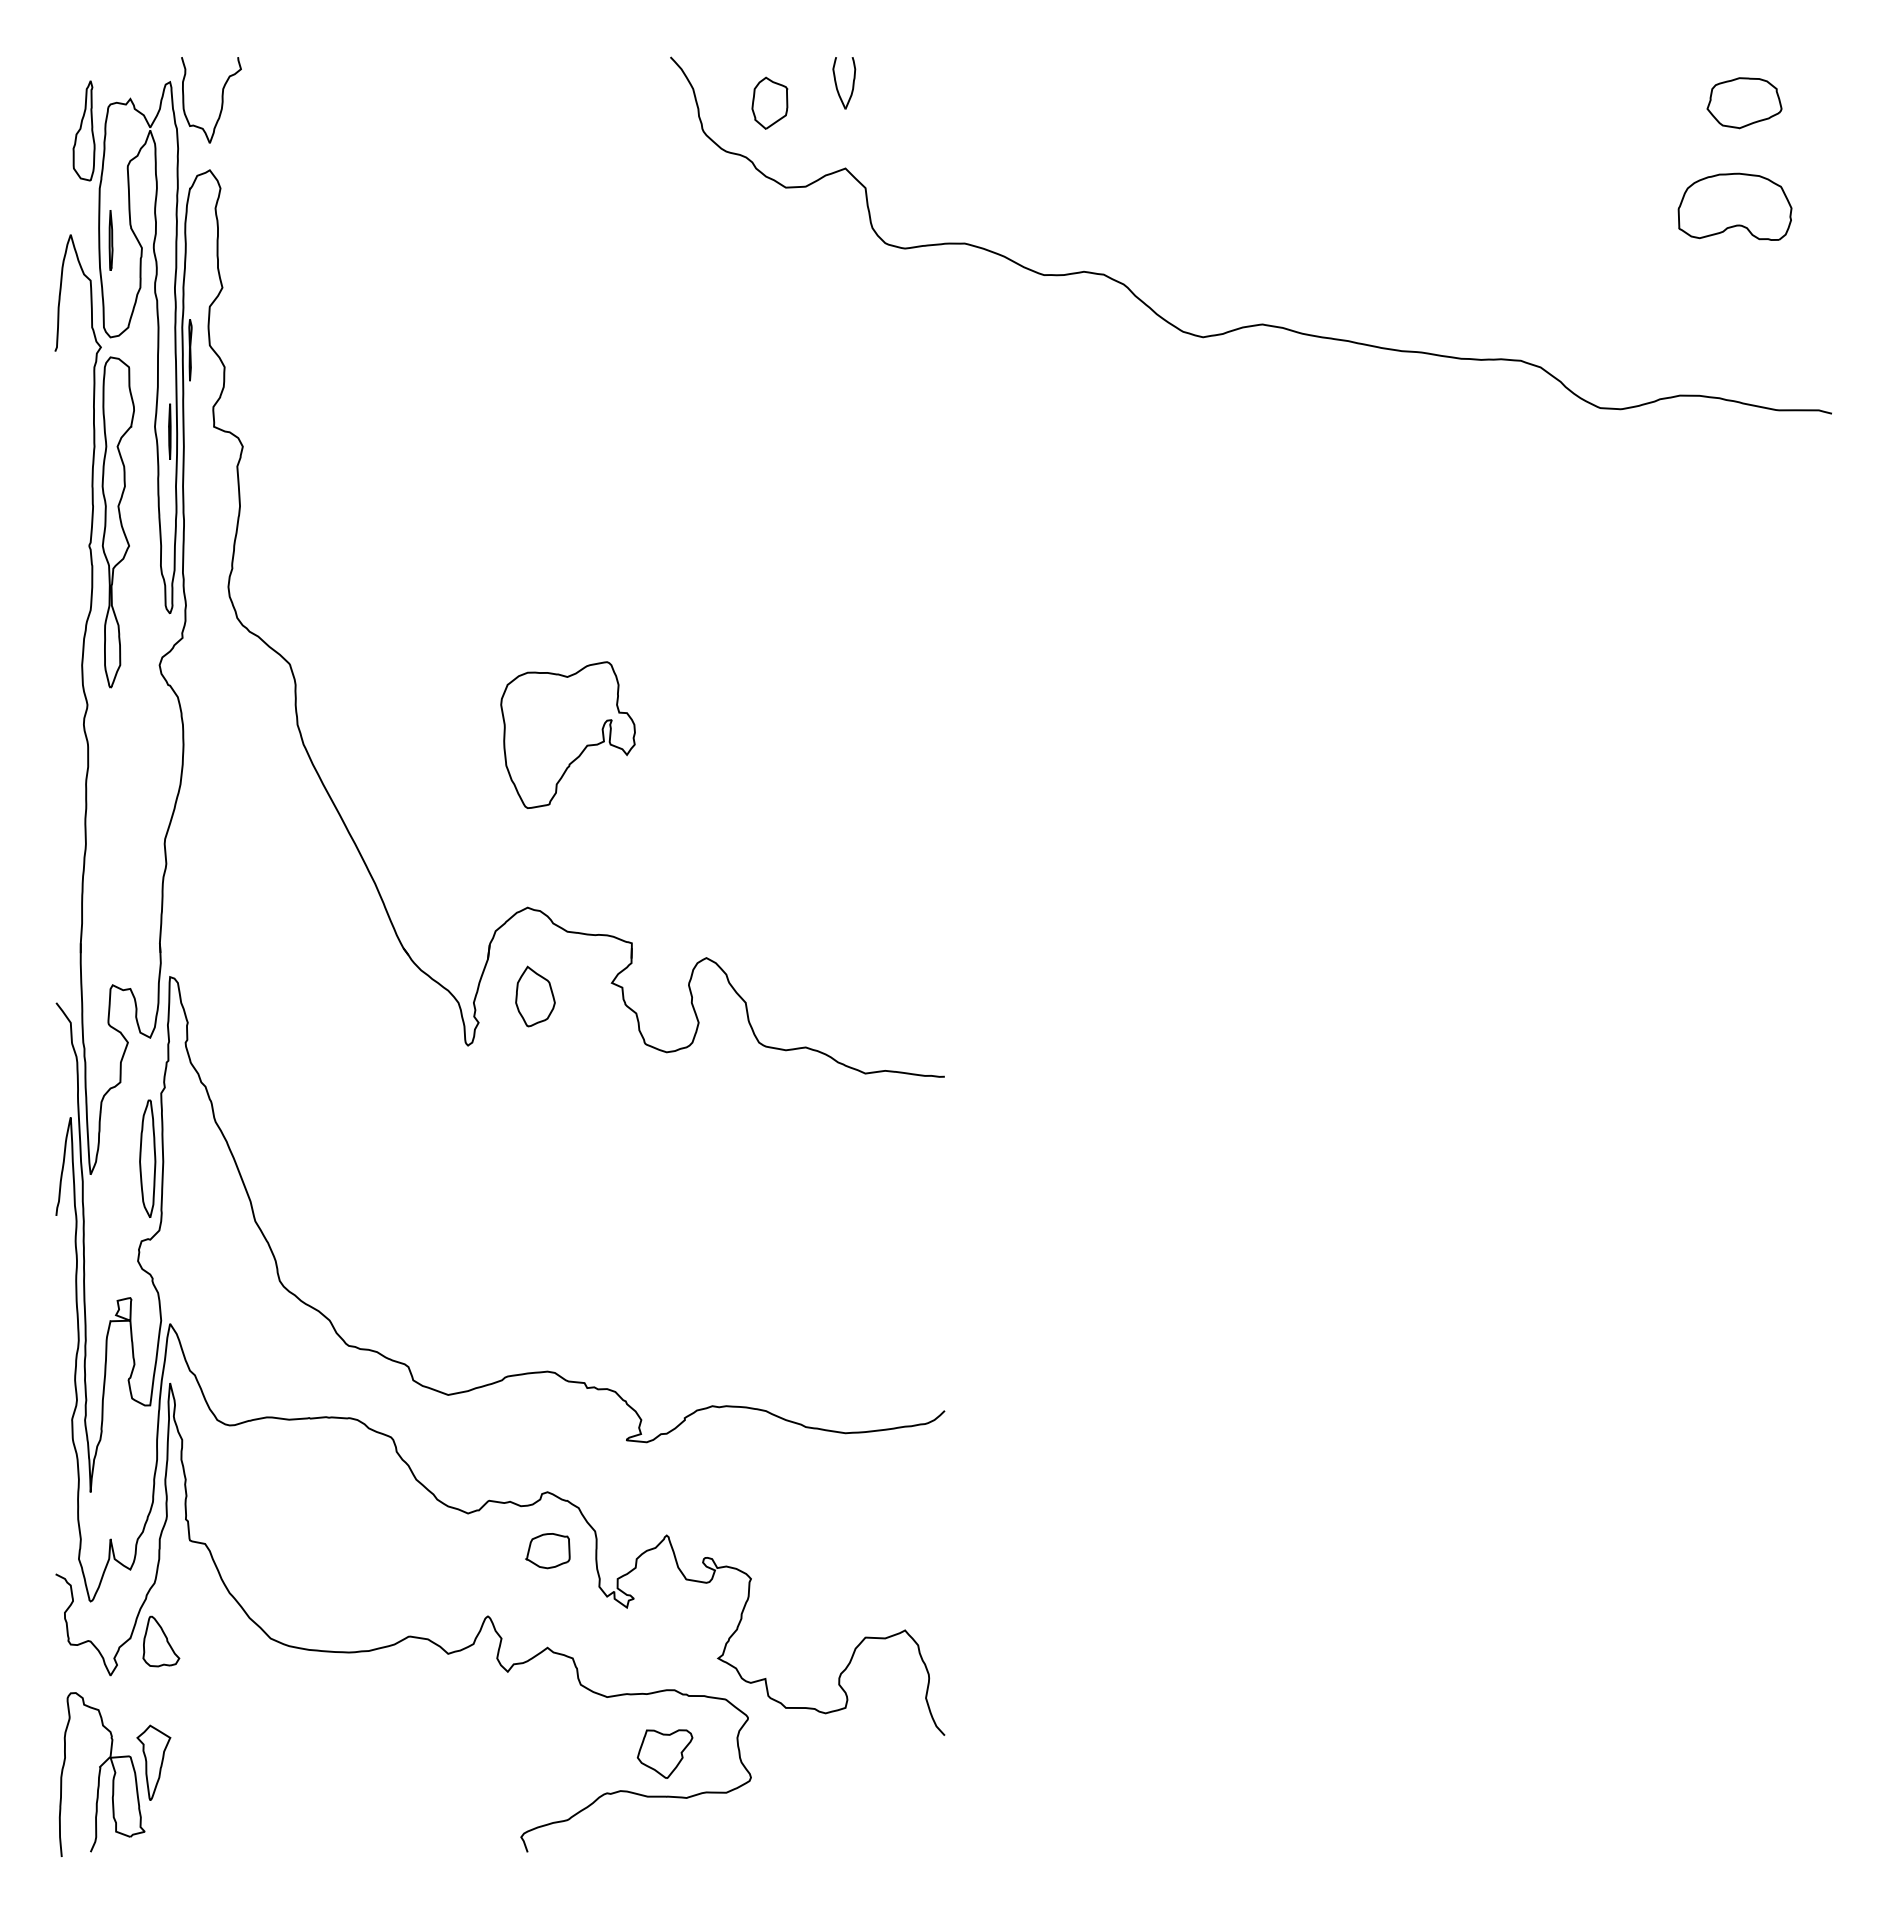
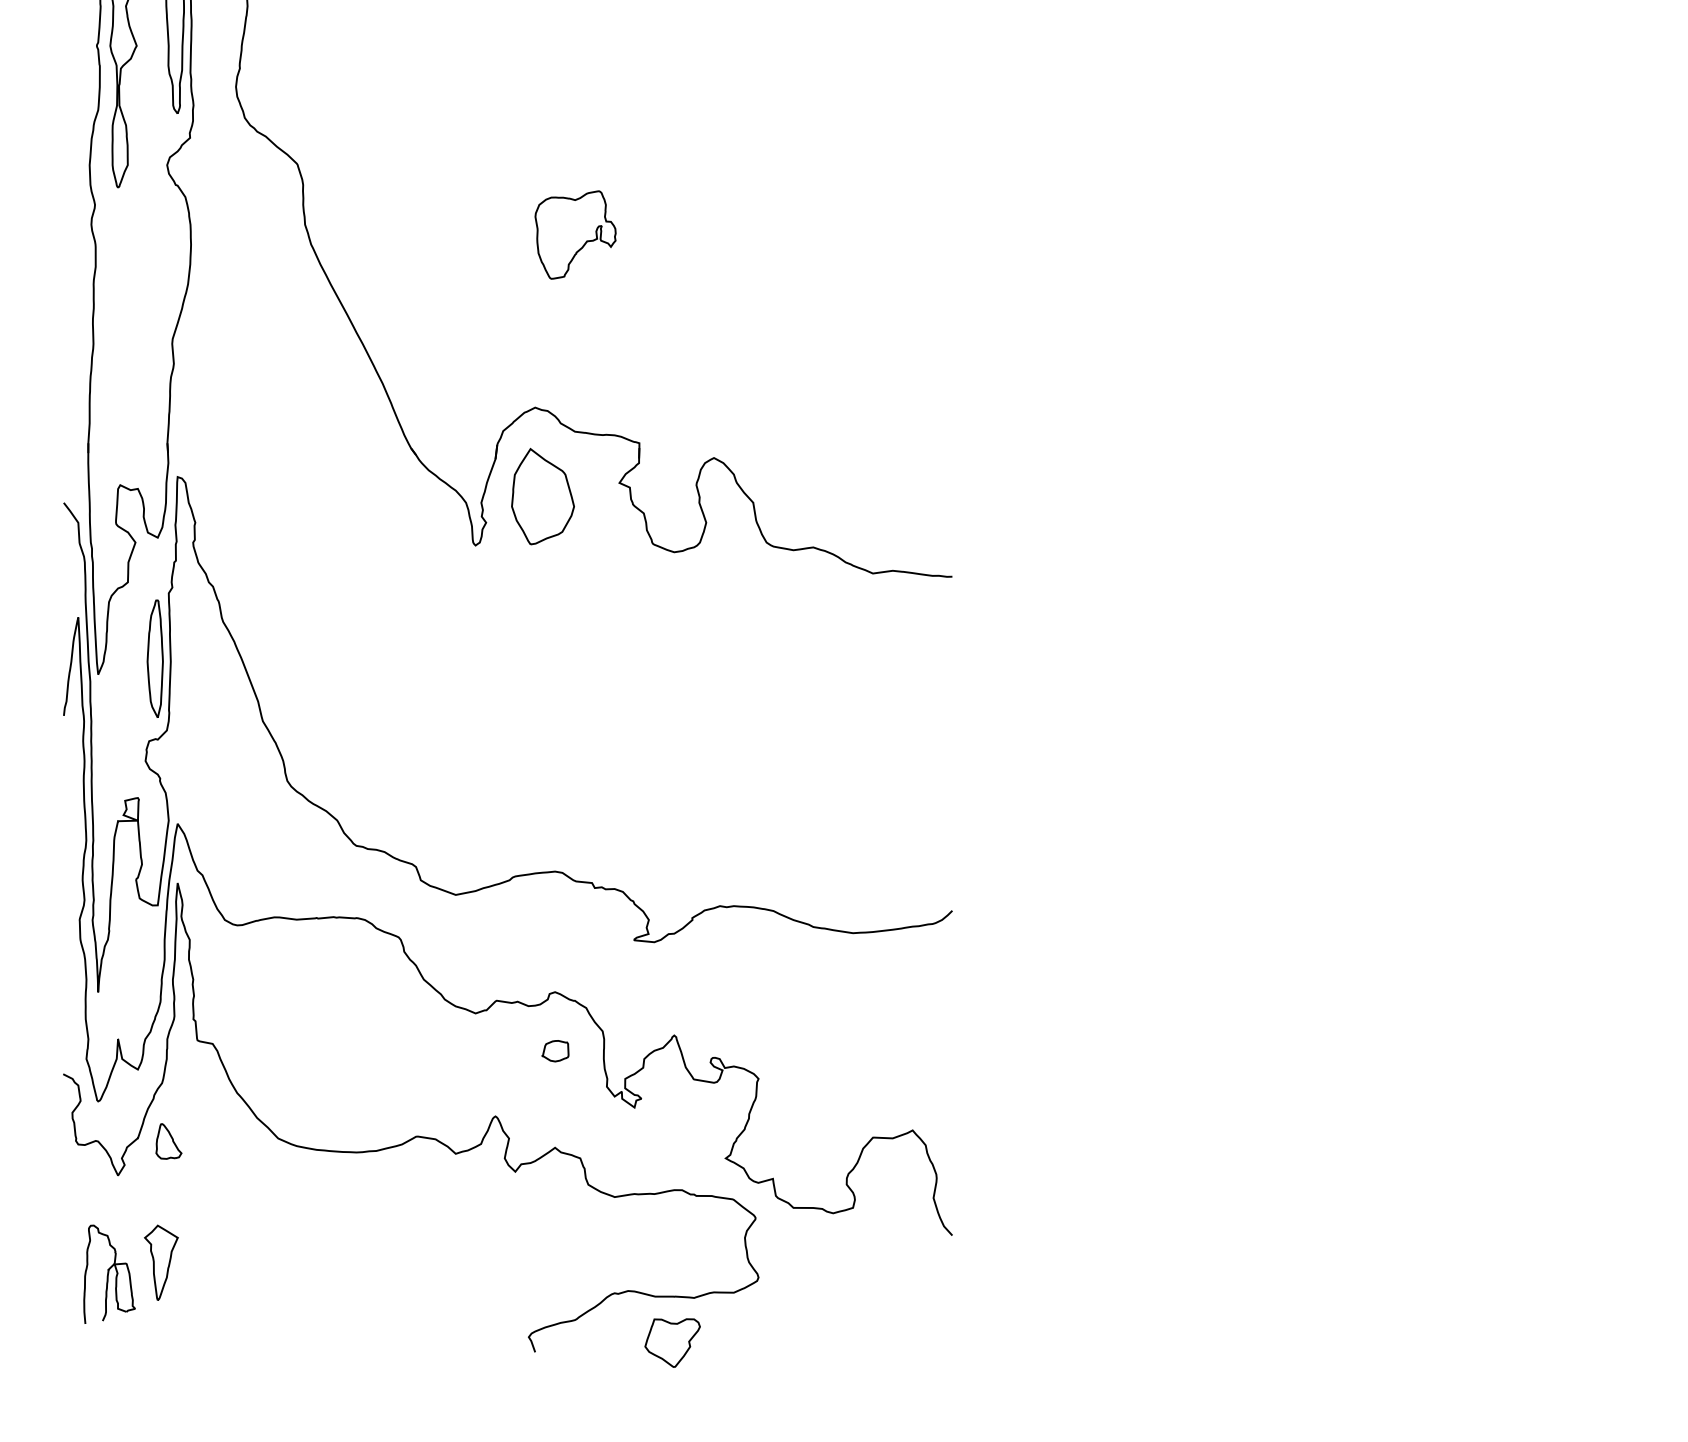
part: (567, 734) -> (575, 234), size x0.6
part: (535, 996) -> (543, 496), size x1.6
part: (547, 1551) -> (555, 1051), size x0.6
part: (161, 1641) -> (169, 1141), size x0.7
part: (664, 1753) -> (672, 1342), moved
part: (101, 1774) -> (109, 1274), size x0.6

